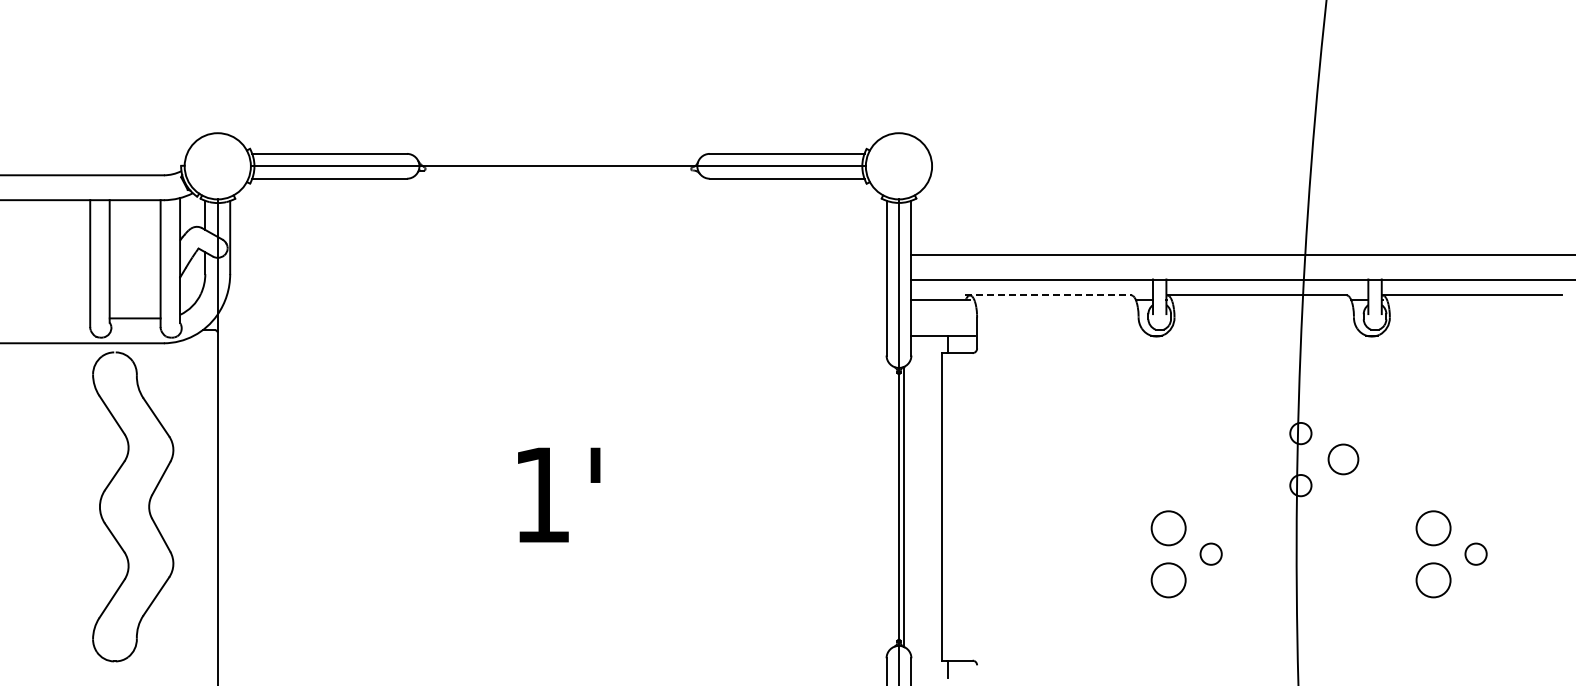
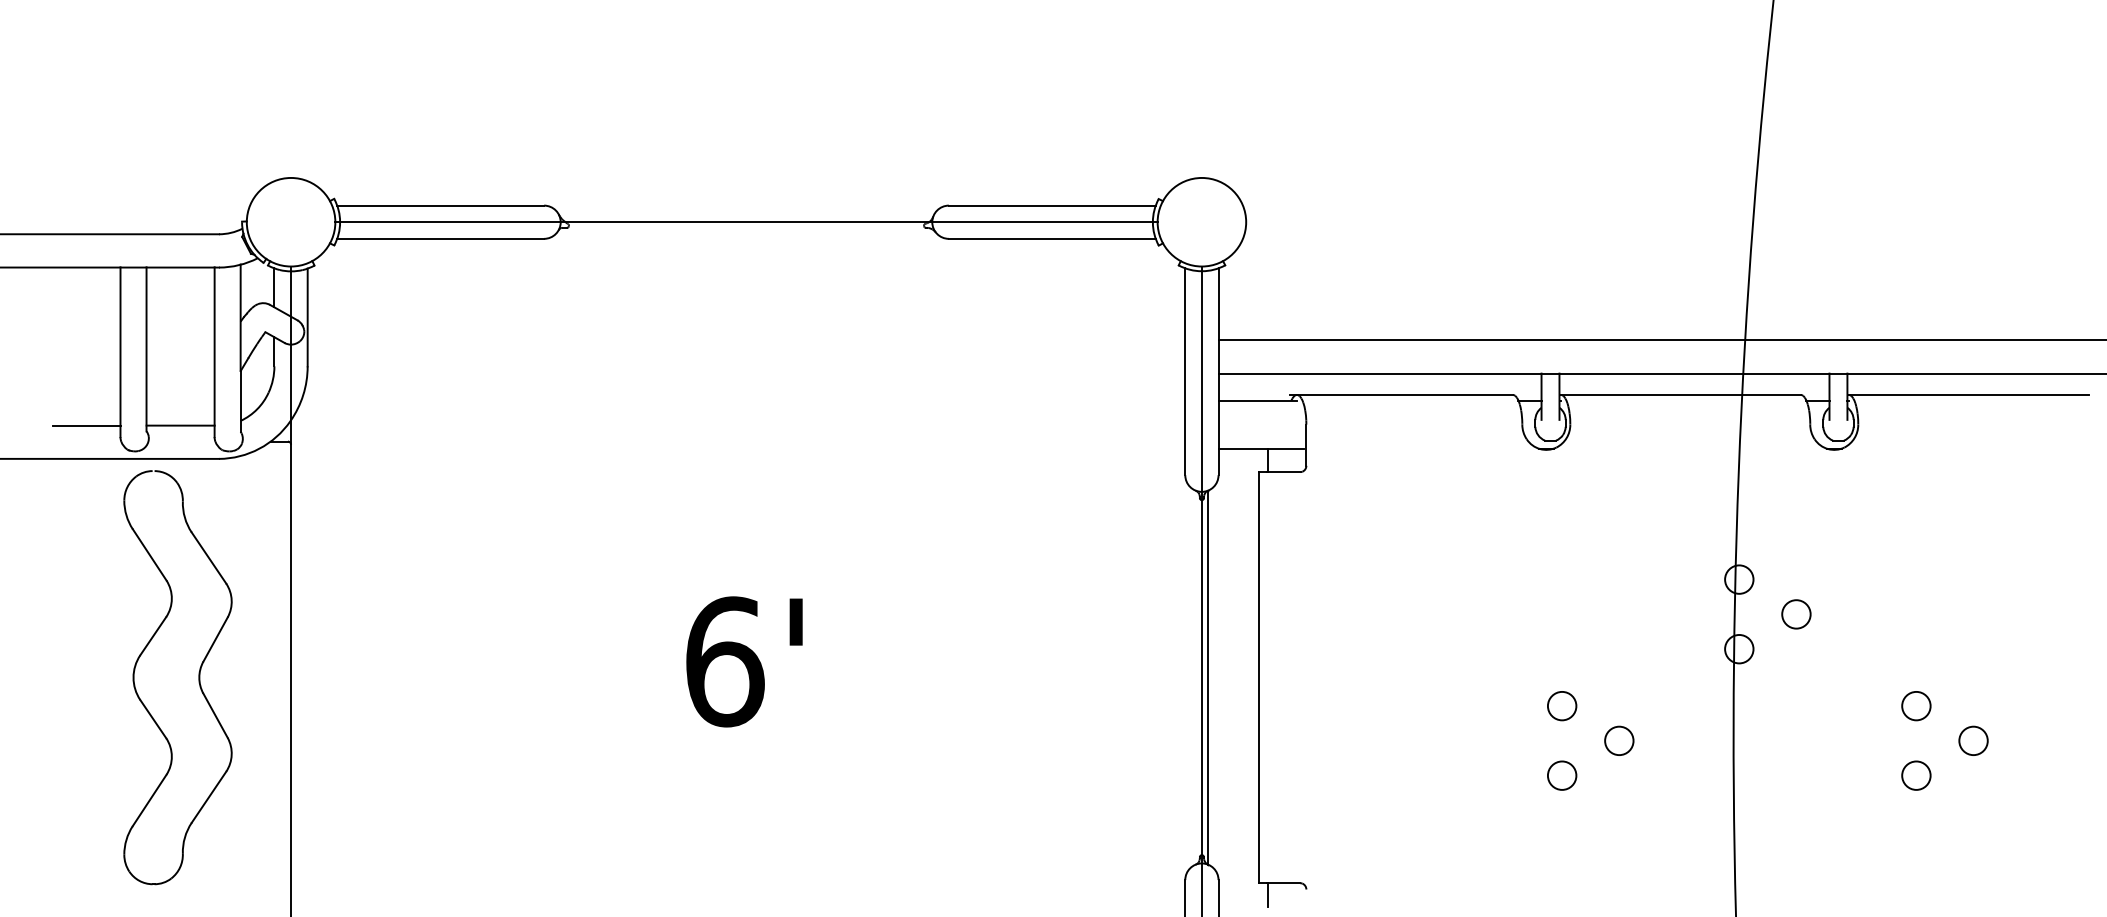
line: (1048, 295) -> (1401, 394), dashed -> solid
line: (64, 318) -> (86, 425), added
circle: (1343, 459) -> (1796, 614), size x0.71
text: (542, 495) -> (725, 662), 1' -> 6'
circle: (1167, 527) -> (1560, 705), size x0.62
circle: (1432, 527) -> (1915, 705), size x0.62
circle: (1167, 579) -> (1560, 774), size x0.62
circle: (1432, 579) -> (1915, 774), size x0.62

